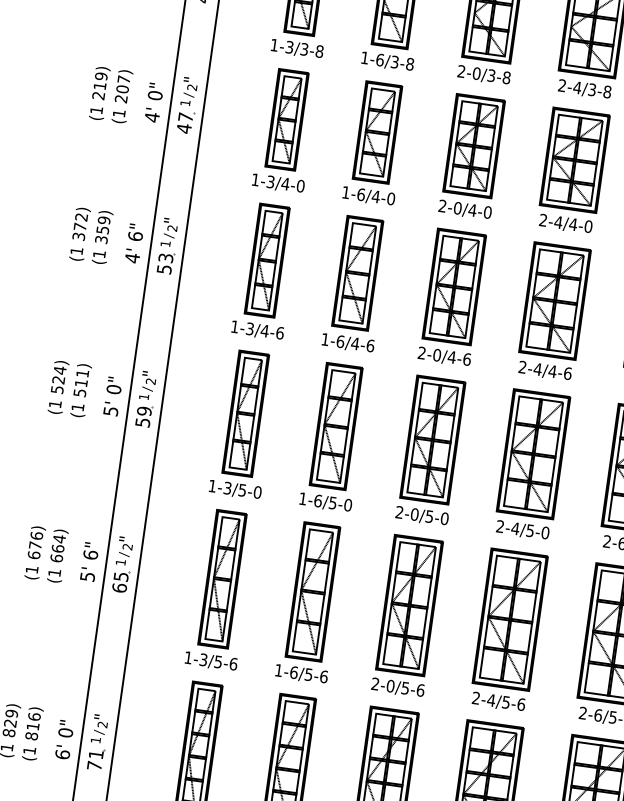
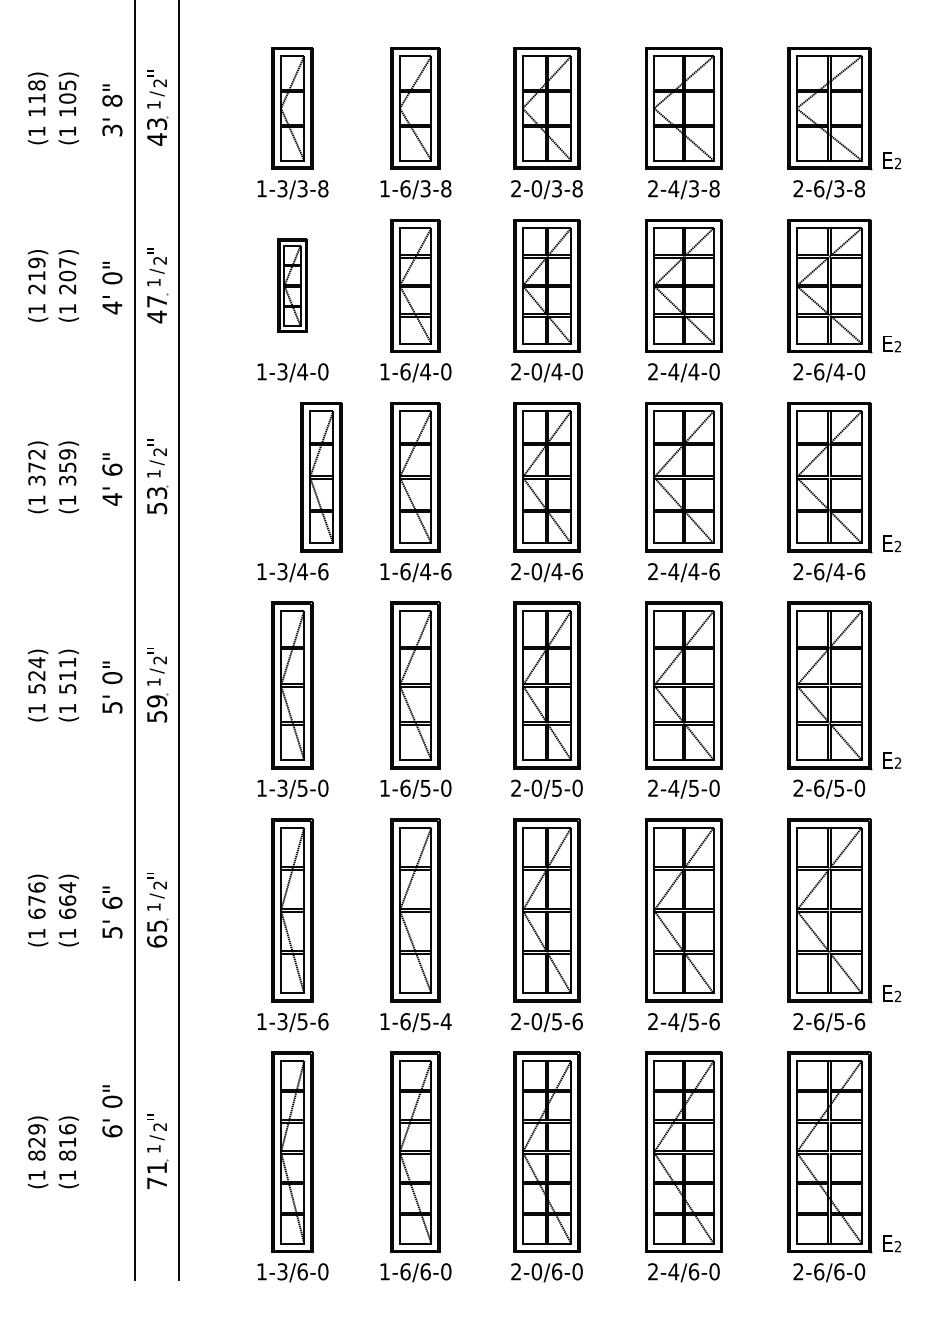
part: (287, 119) -> (292, 285), size x0.7
part: (267, 260) -> (321, 477), moved
text: (323, 676) -> (445, 1021), 1-6/5-6 -> 1-6/5-4
text: (64, 740) -> (112, 1111), moved

